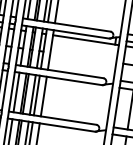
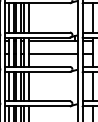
line: (82, 57) -> (52, 54), added

